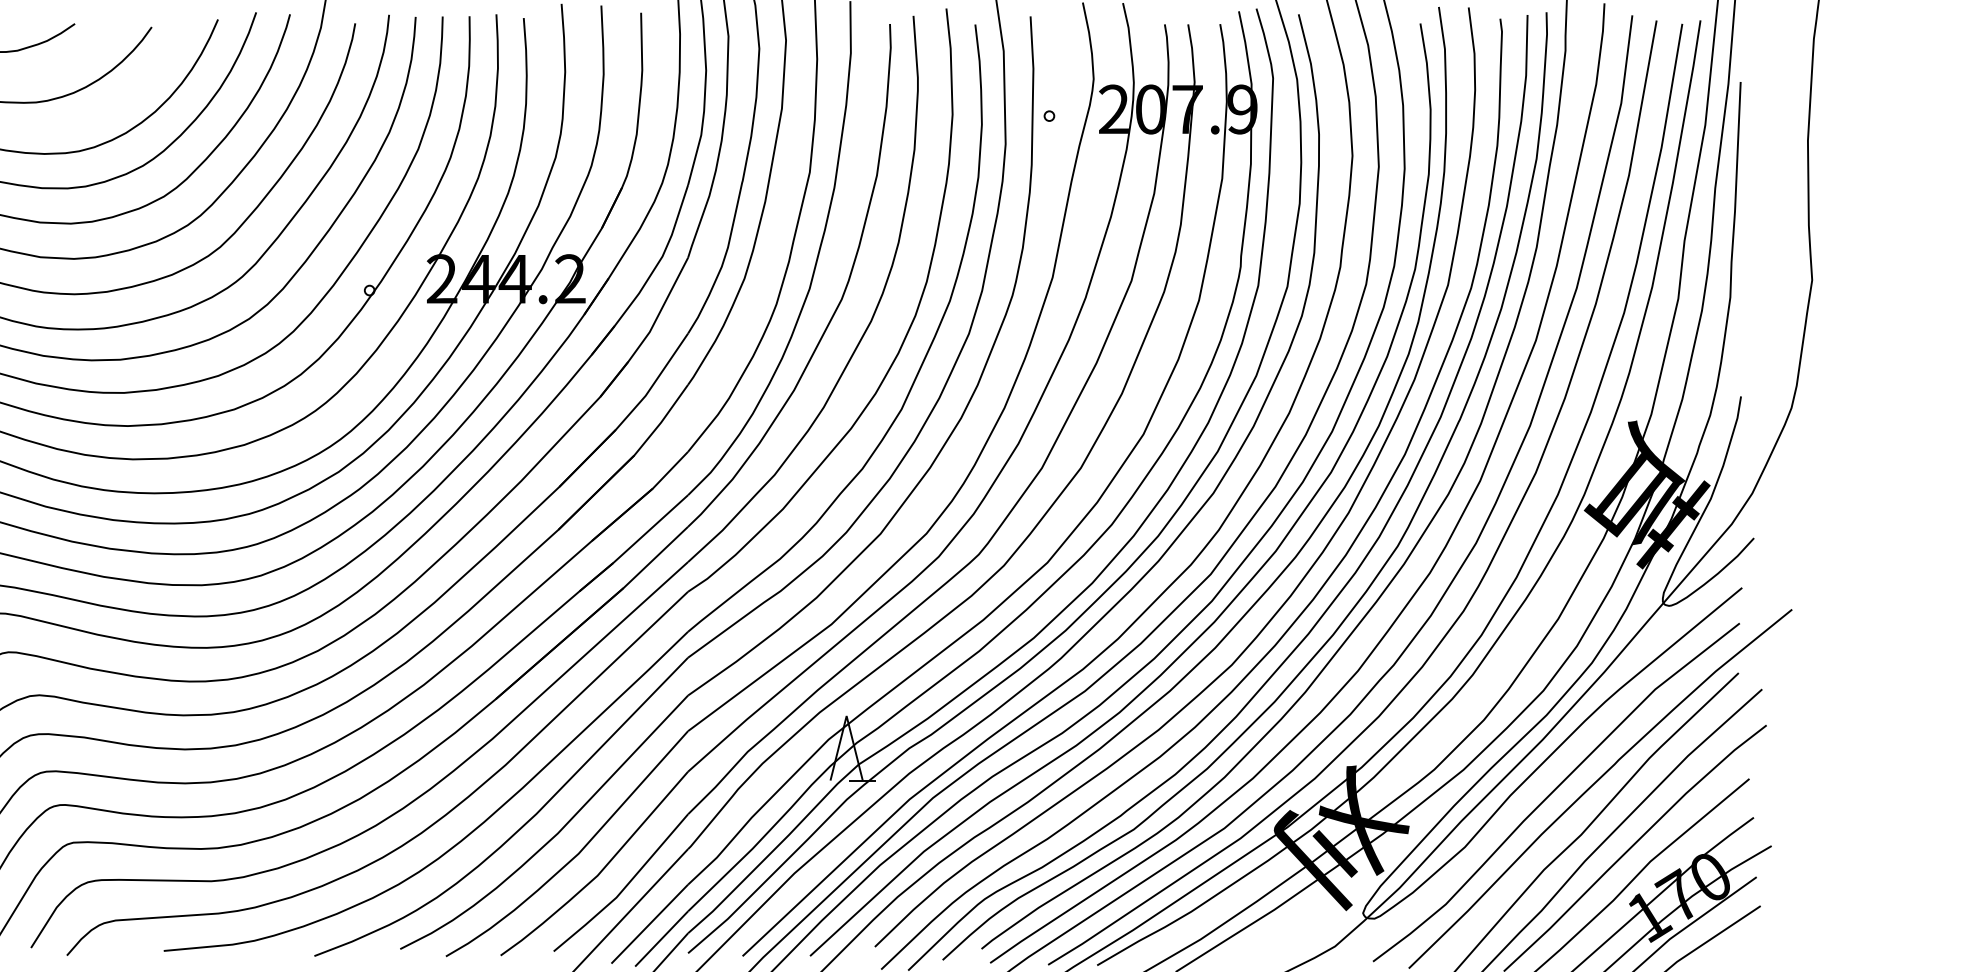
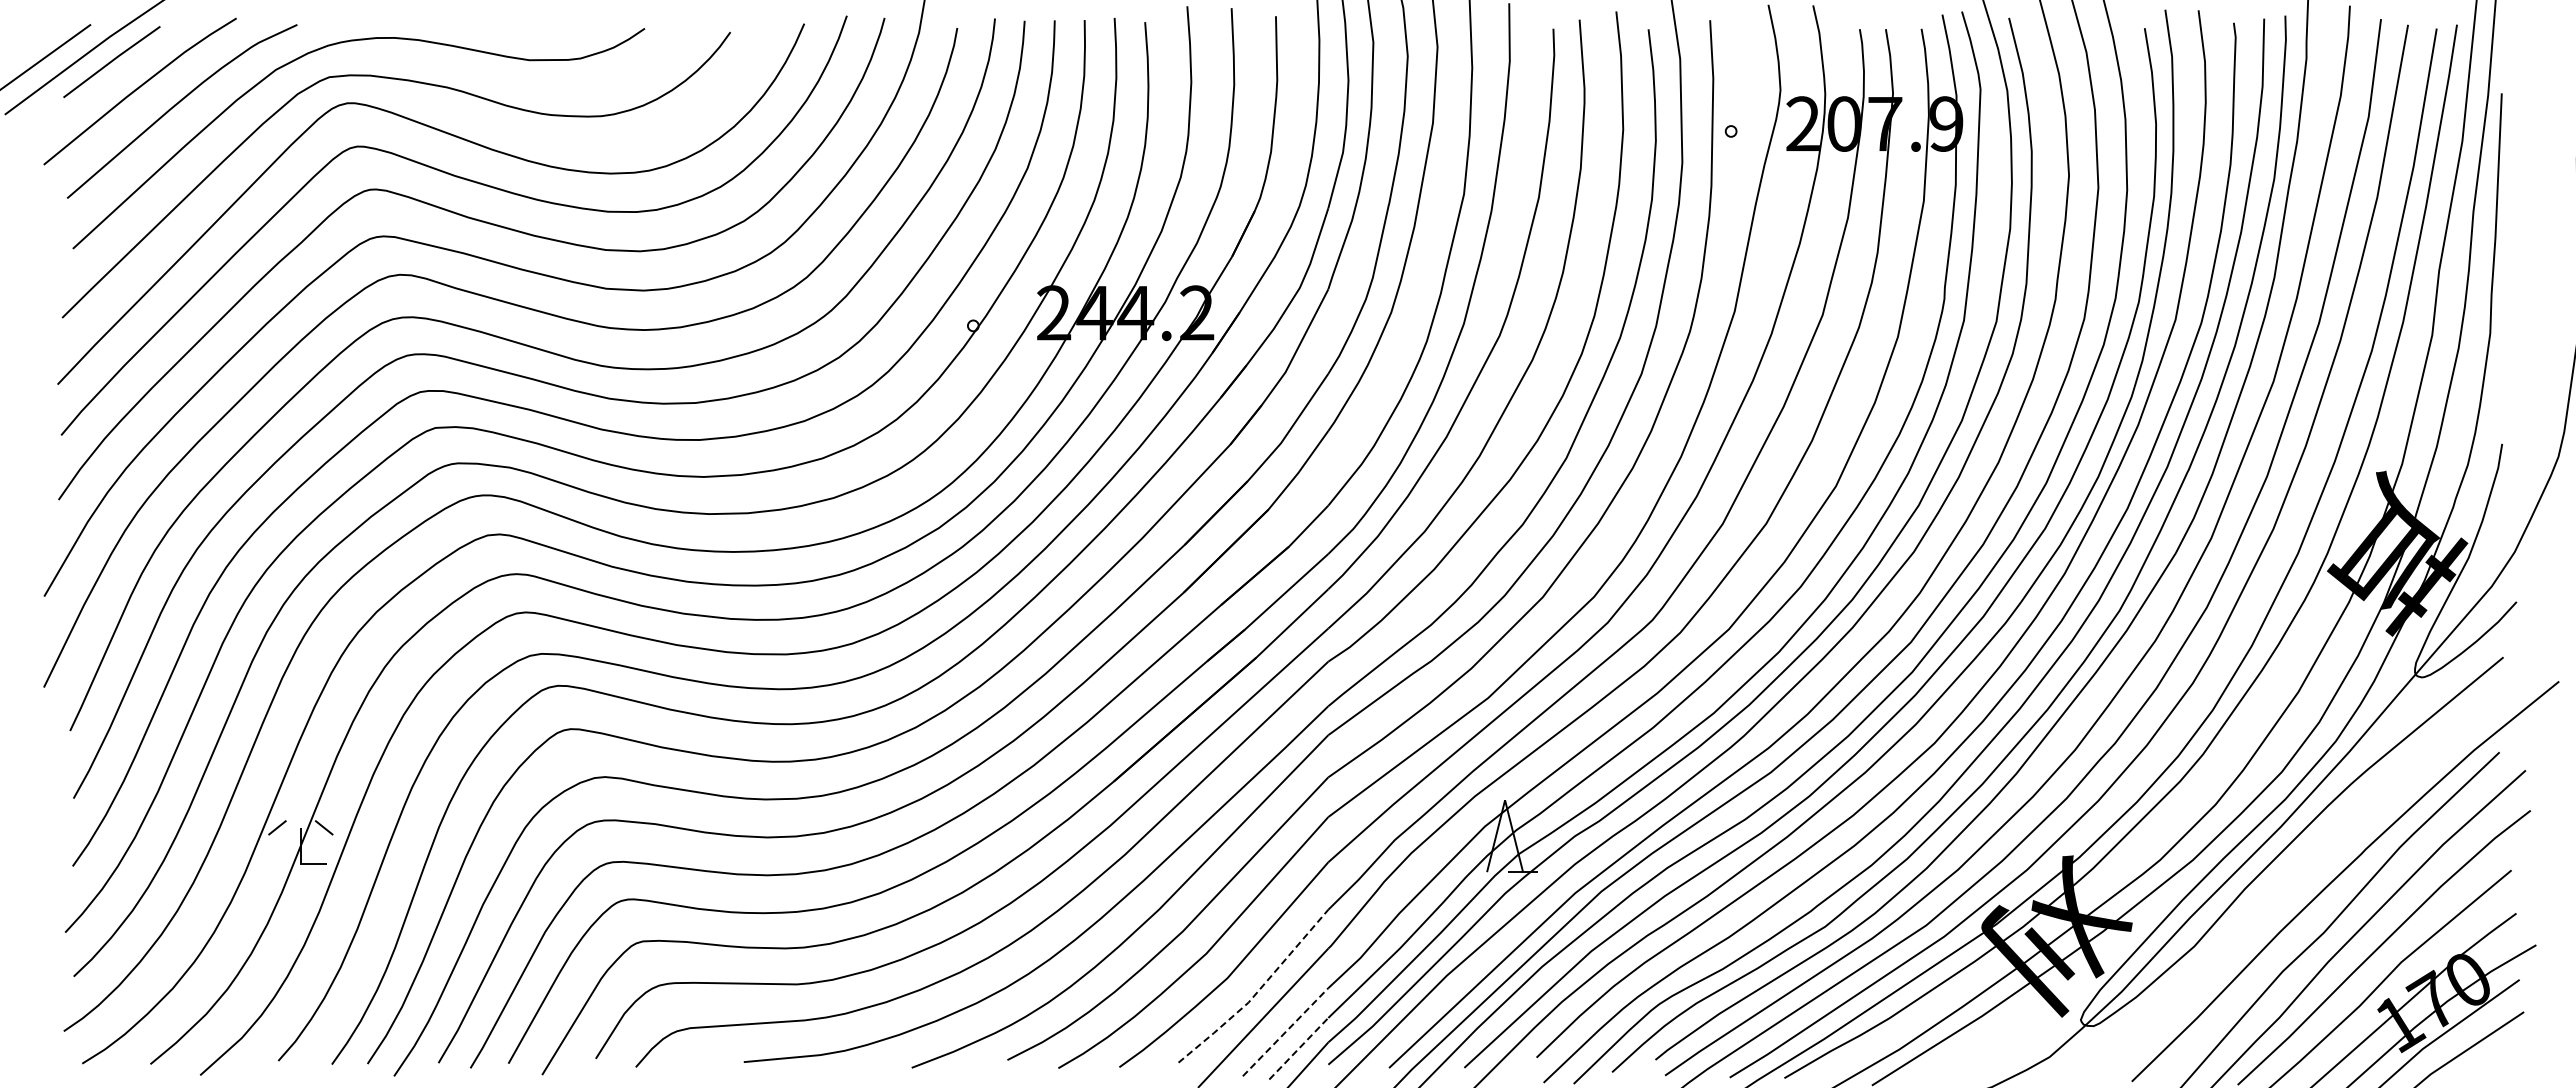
curve: (1555, 790) -> (2295, 883), removed
line: (624, 888) -> (1257, 992), solid -> dashed
line: (649, 923) -> (1285, 1031), solid -> dashed
line: (661, 938) -> (1298, 1048), solid -> dashed

